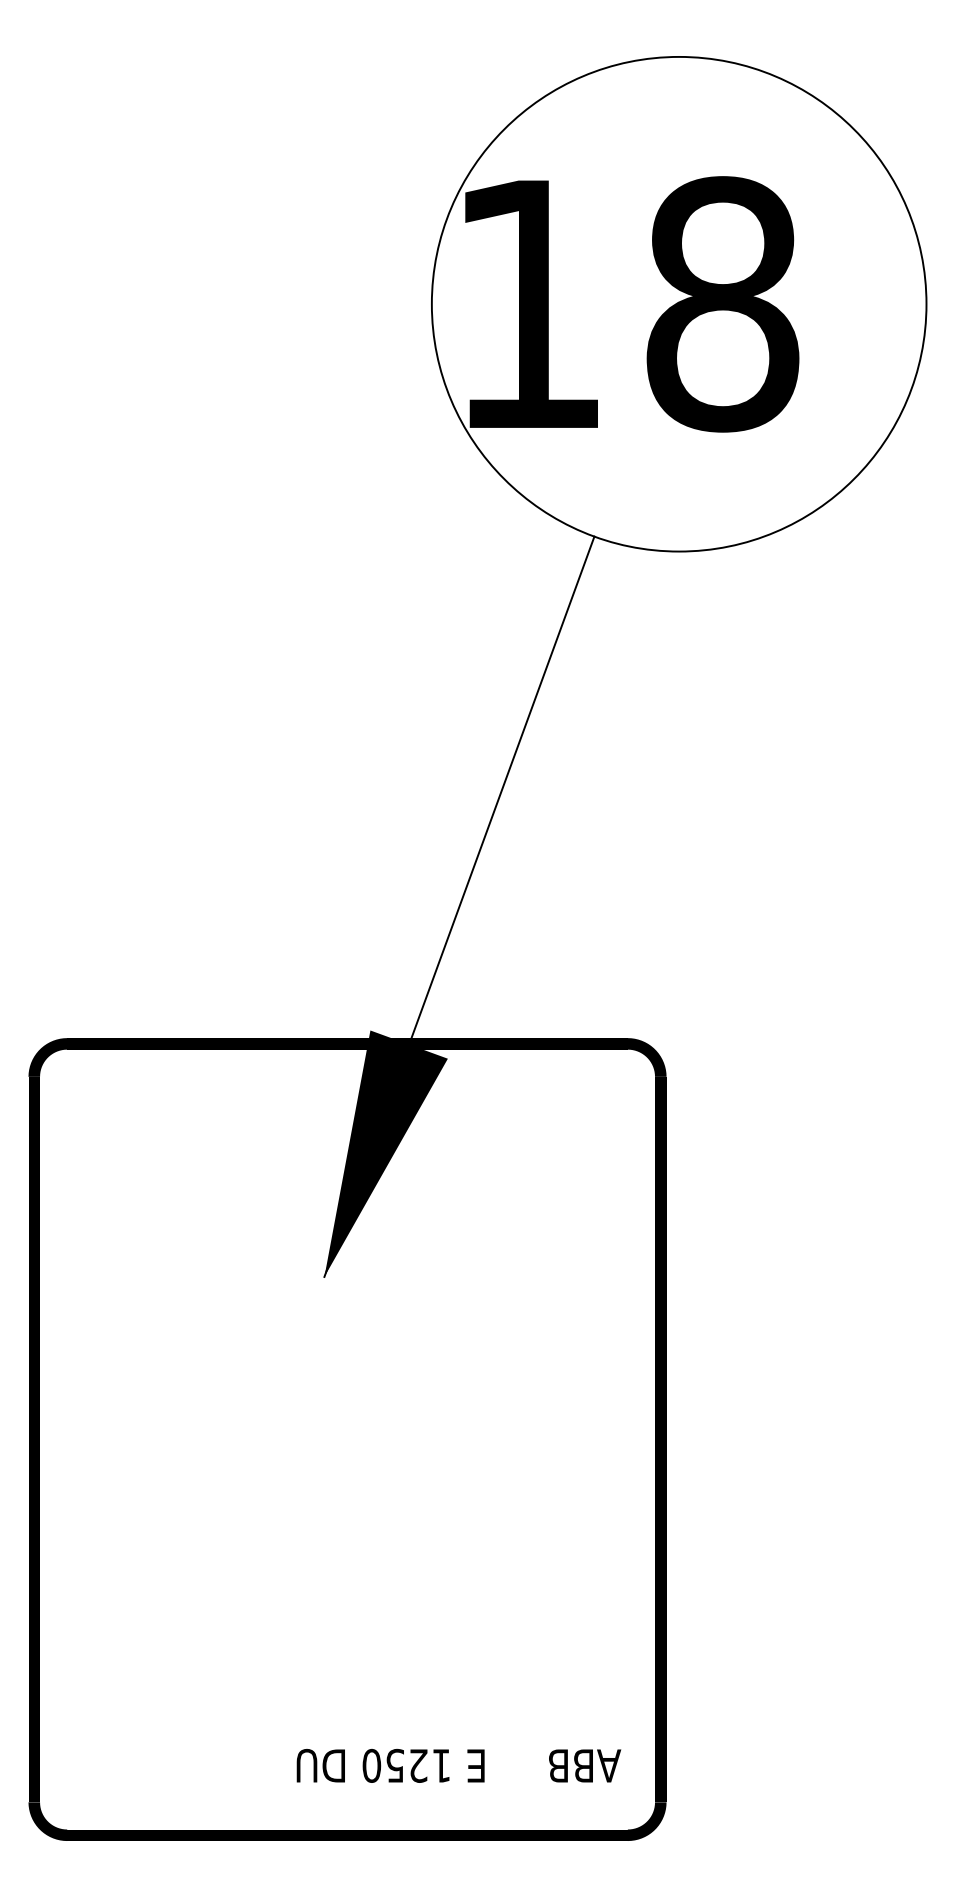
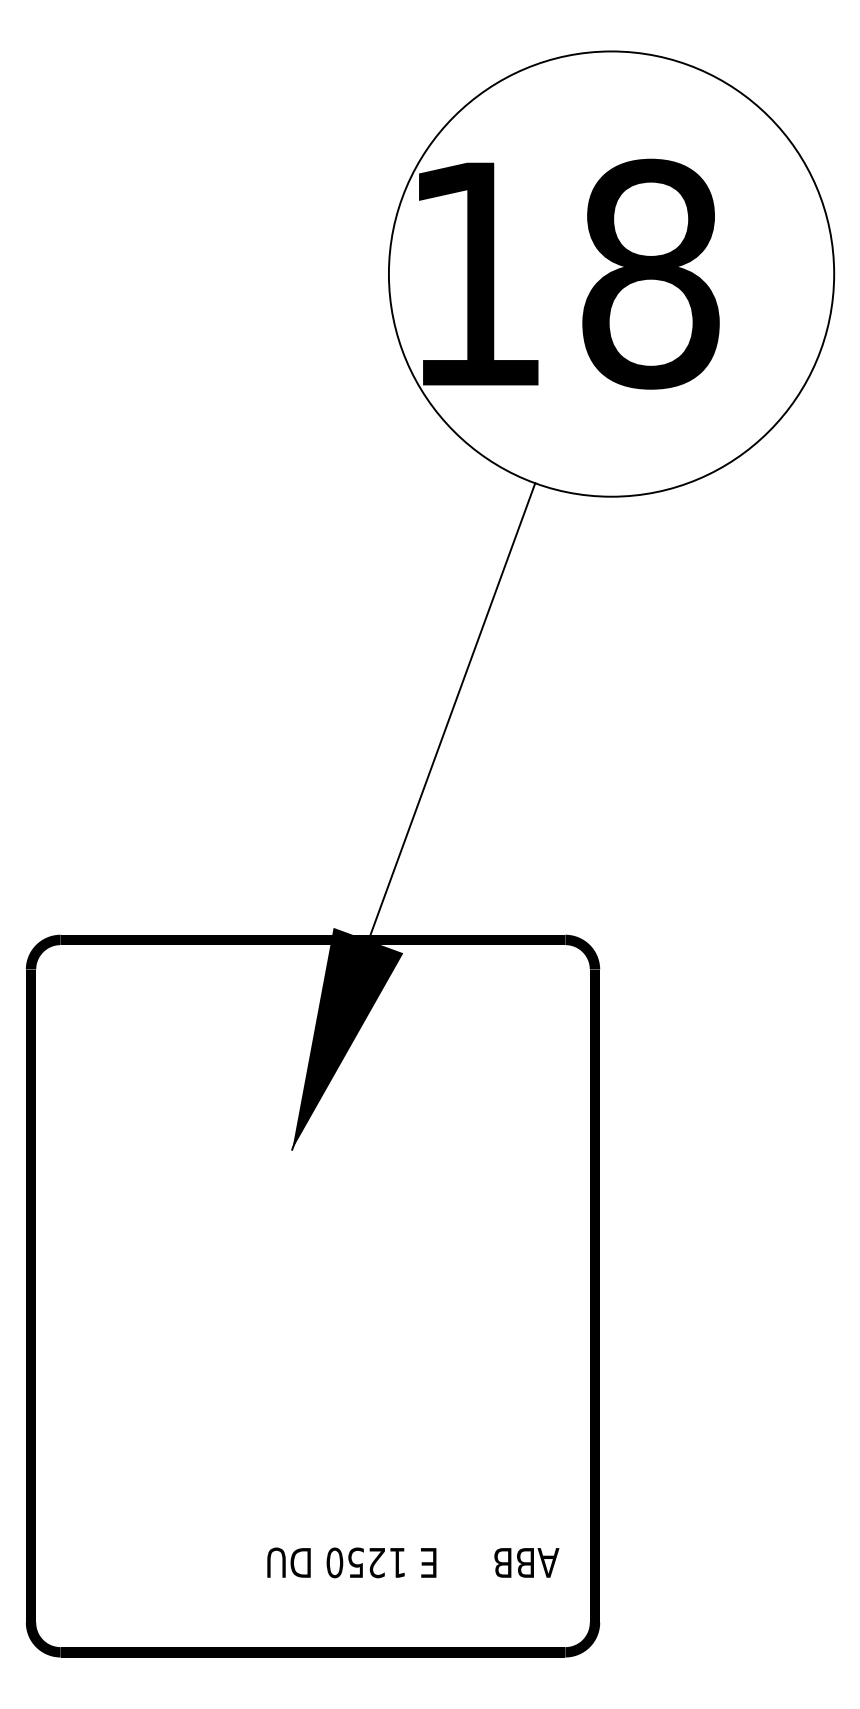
text: (458, 1765) -> (412, 1562), moved

